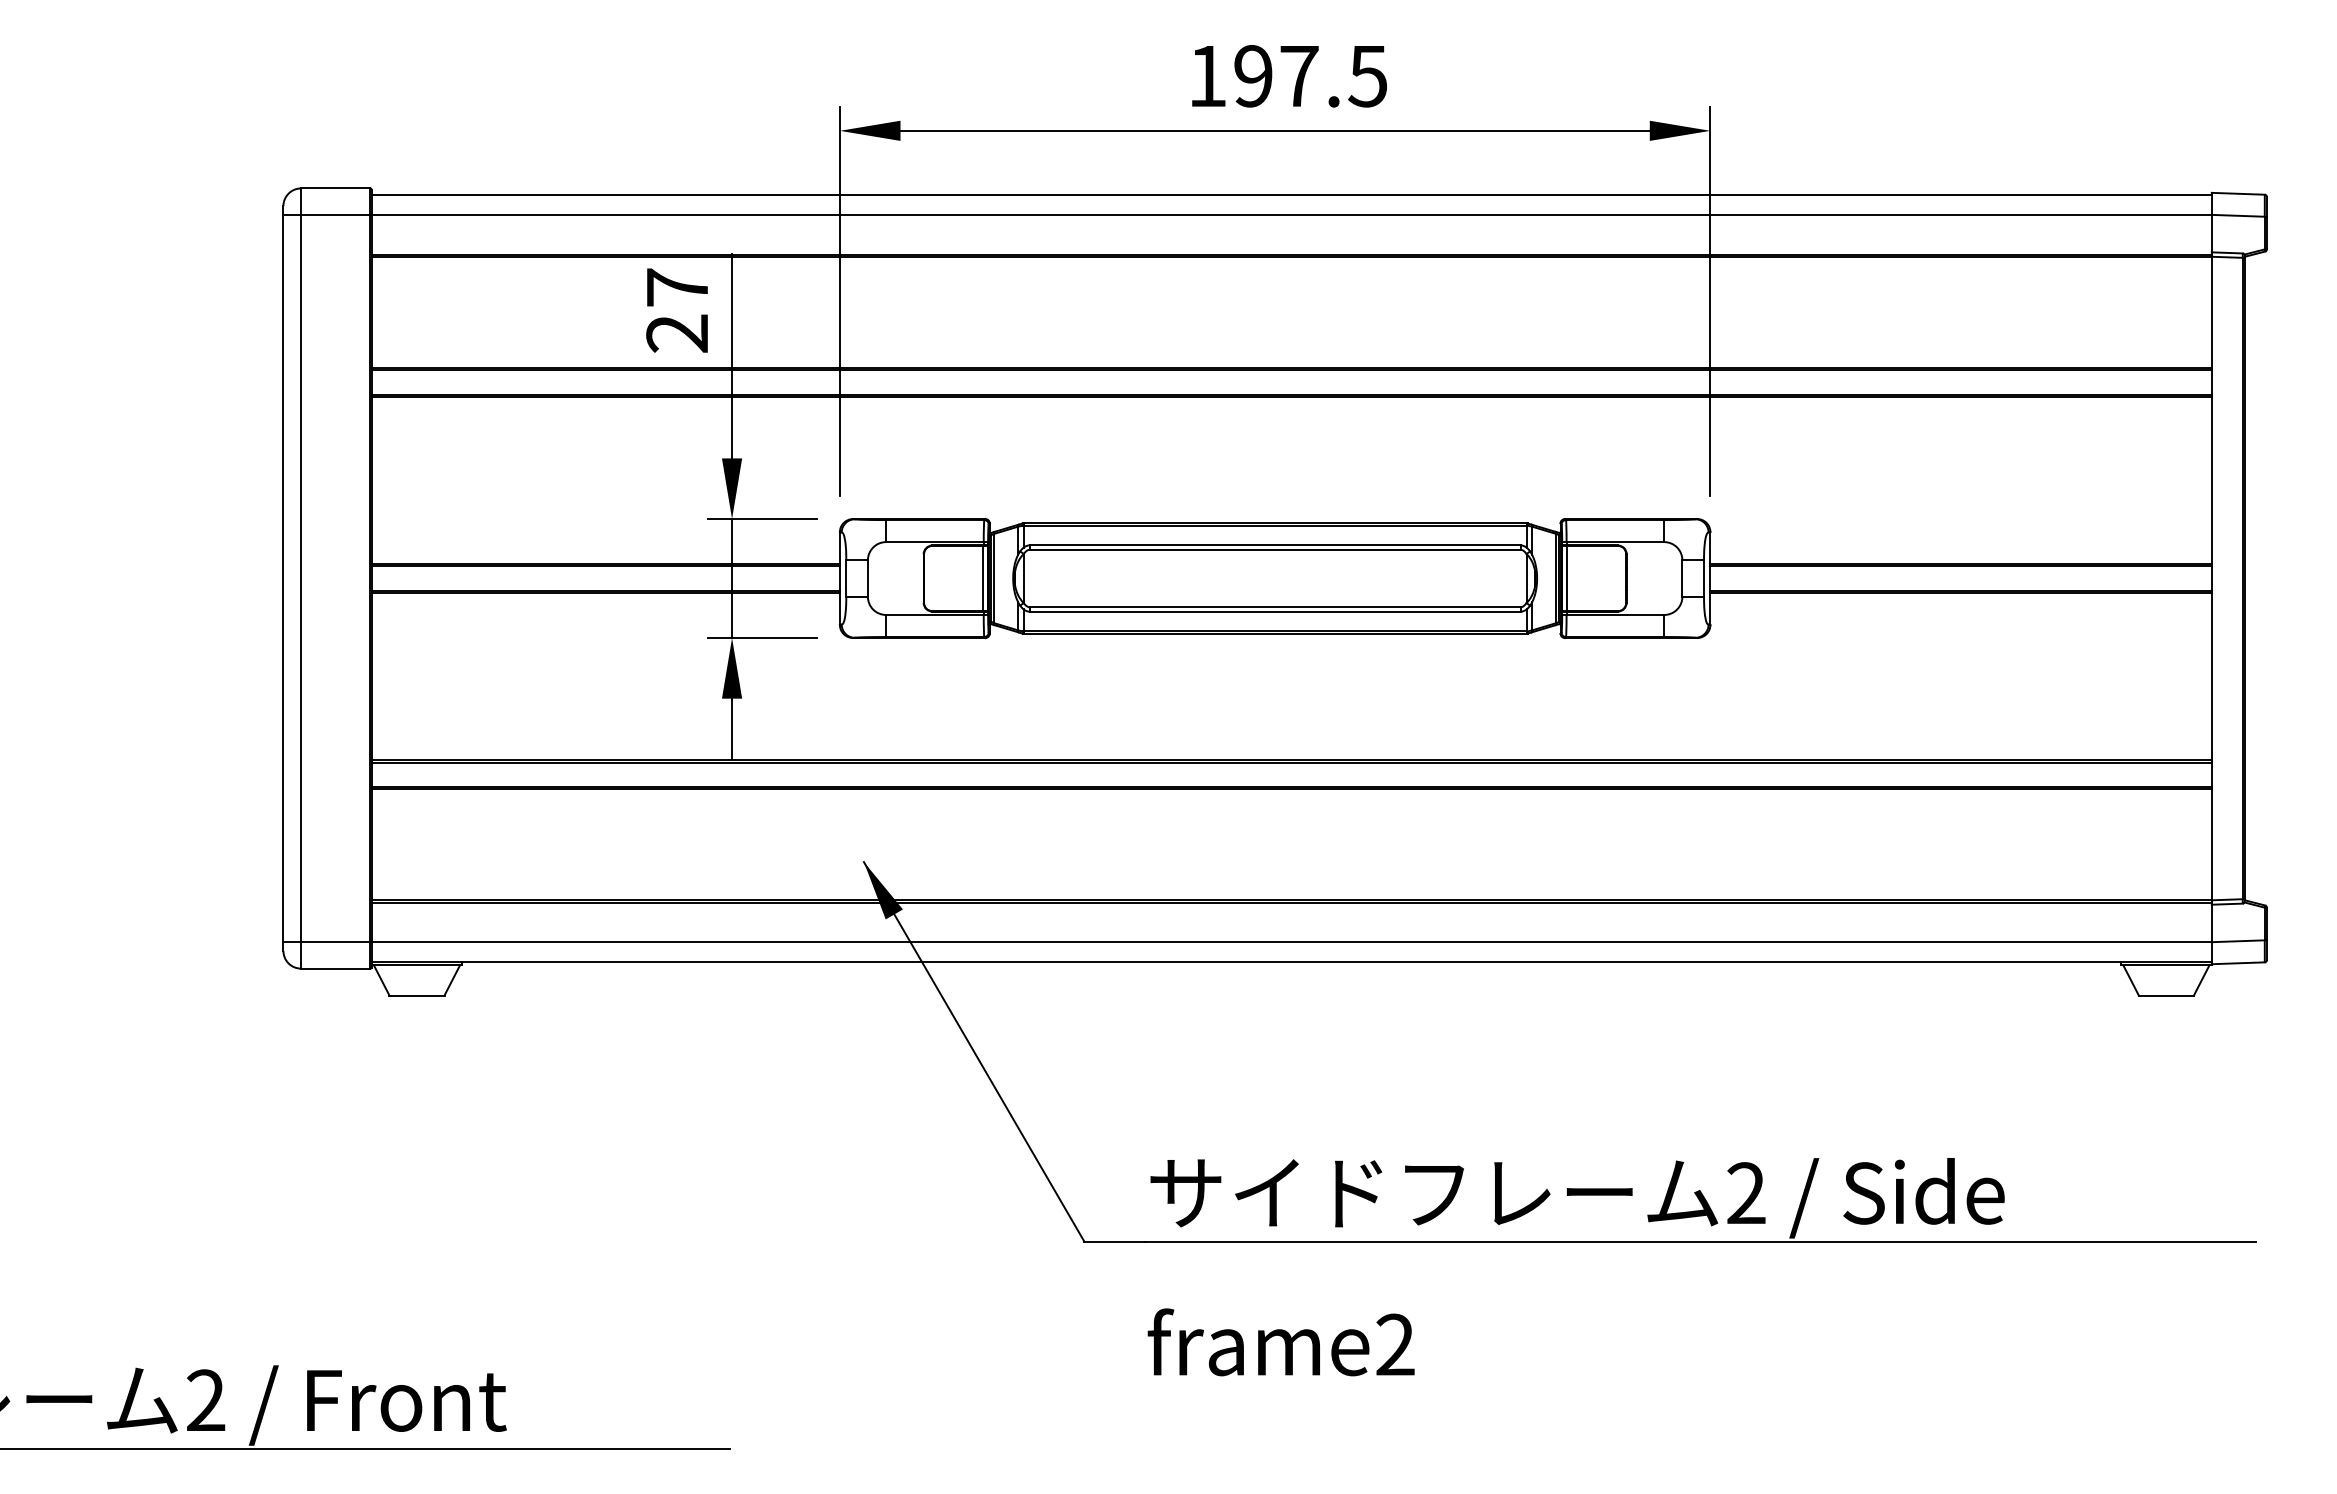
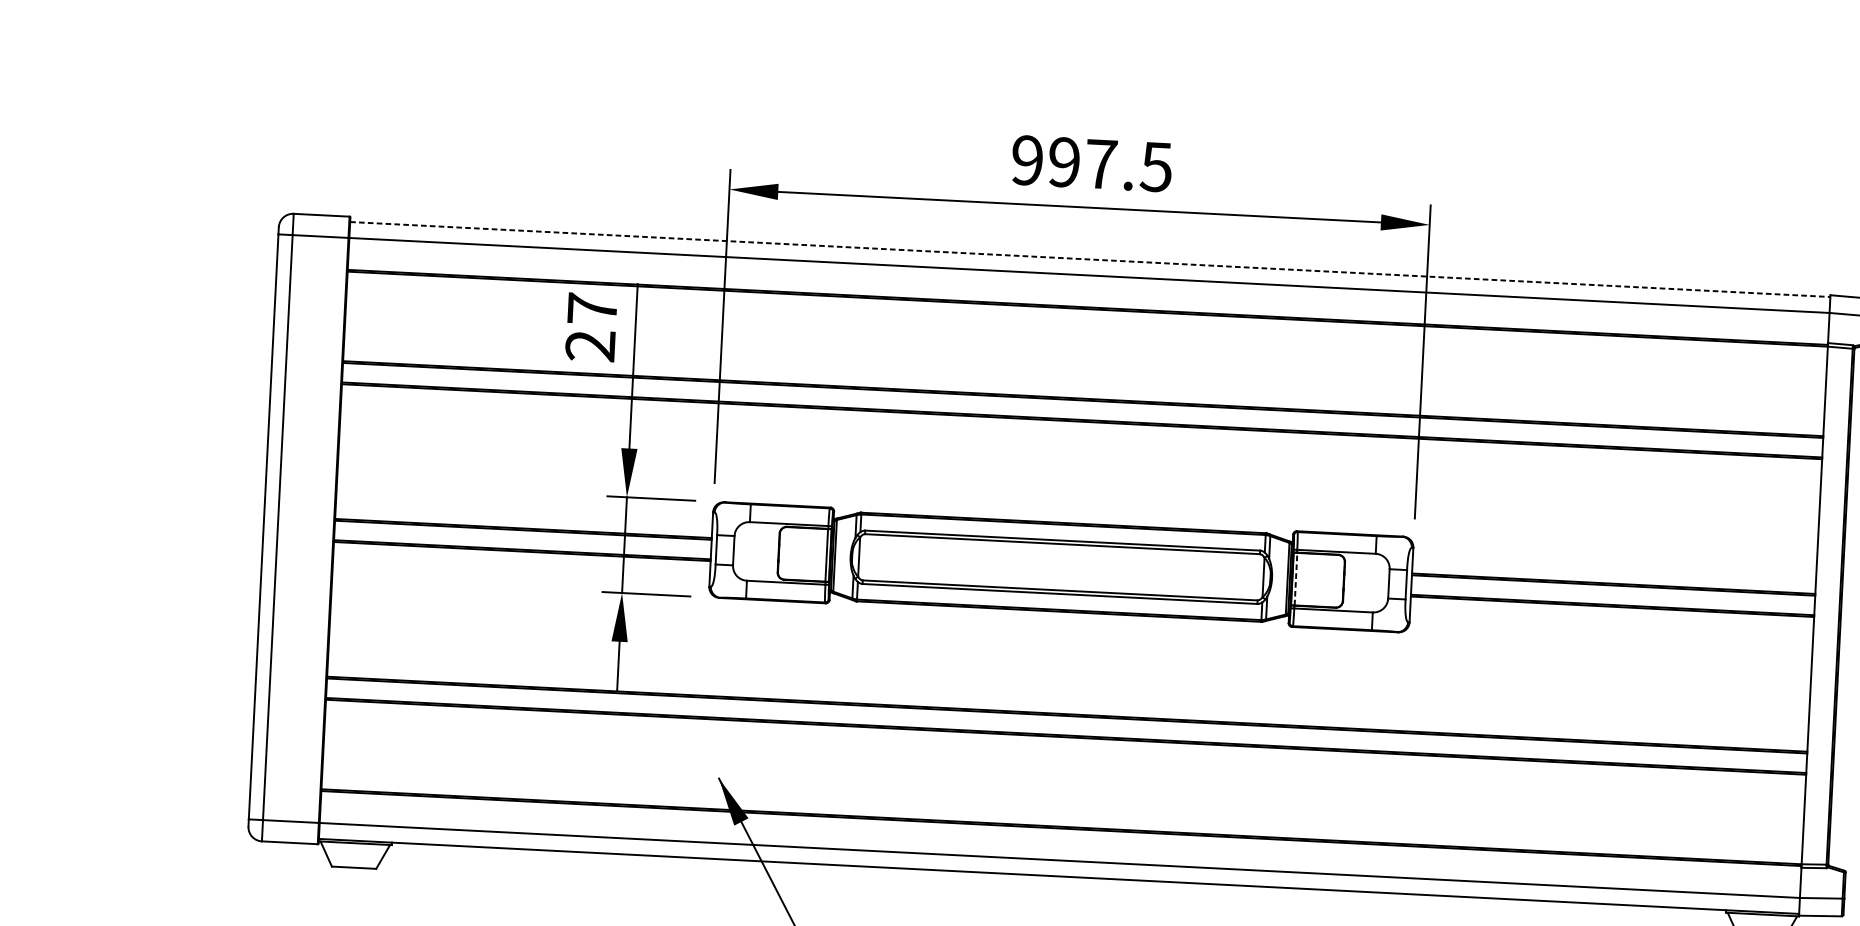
text: (1207, 76) -> (1027, 160), 197.5 -> 997.5
line: (1292, 195) -> (1090, 259), solid -> dashed
line: (1566, 578) -> (1295, 579), solid -> dashed

